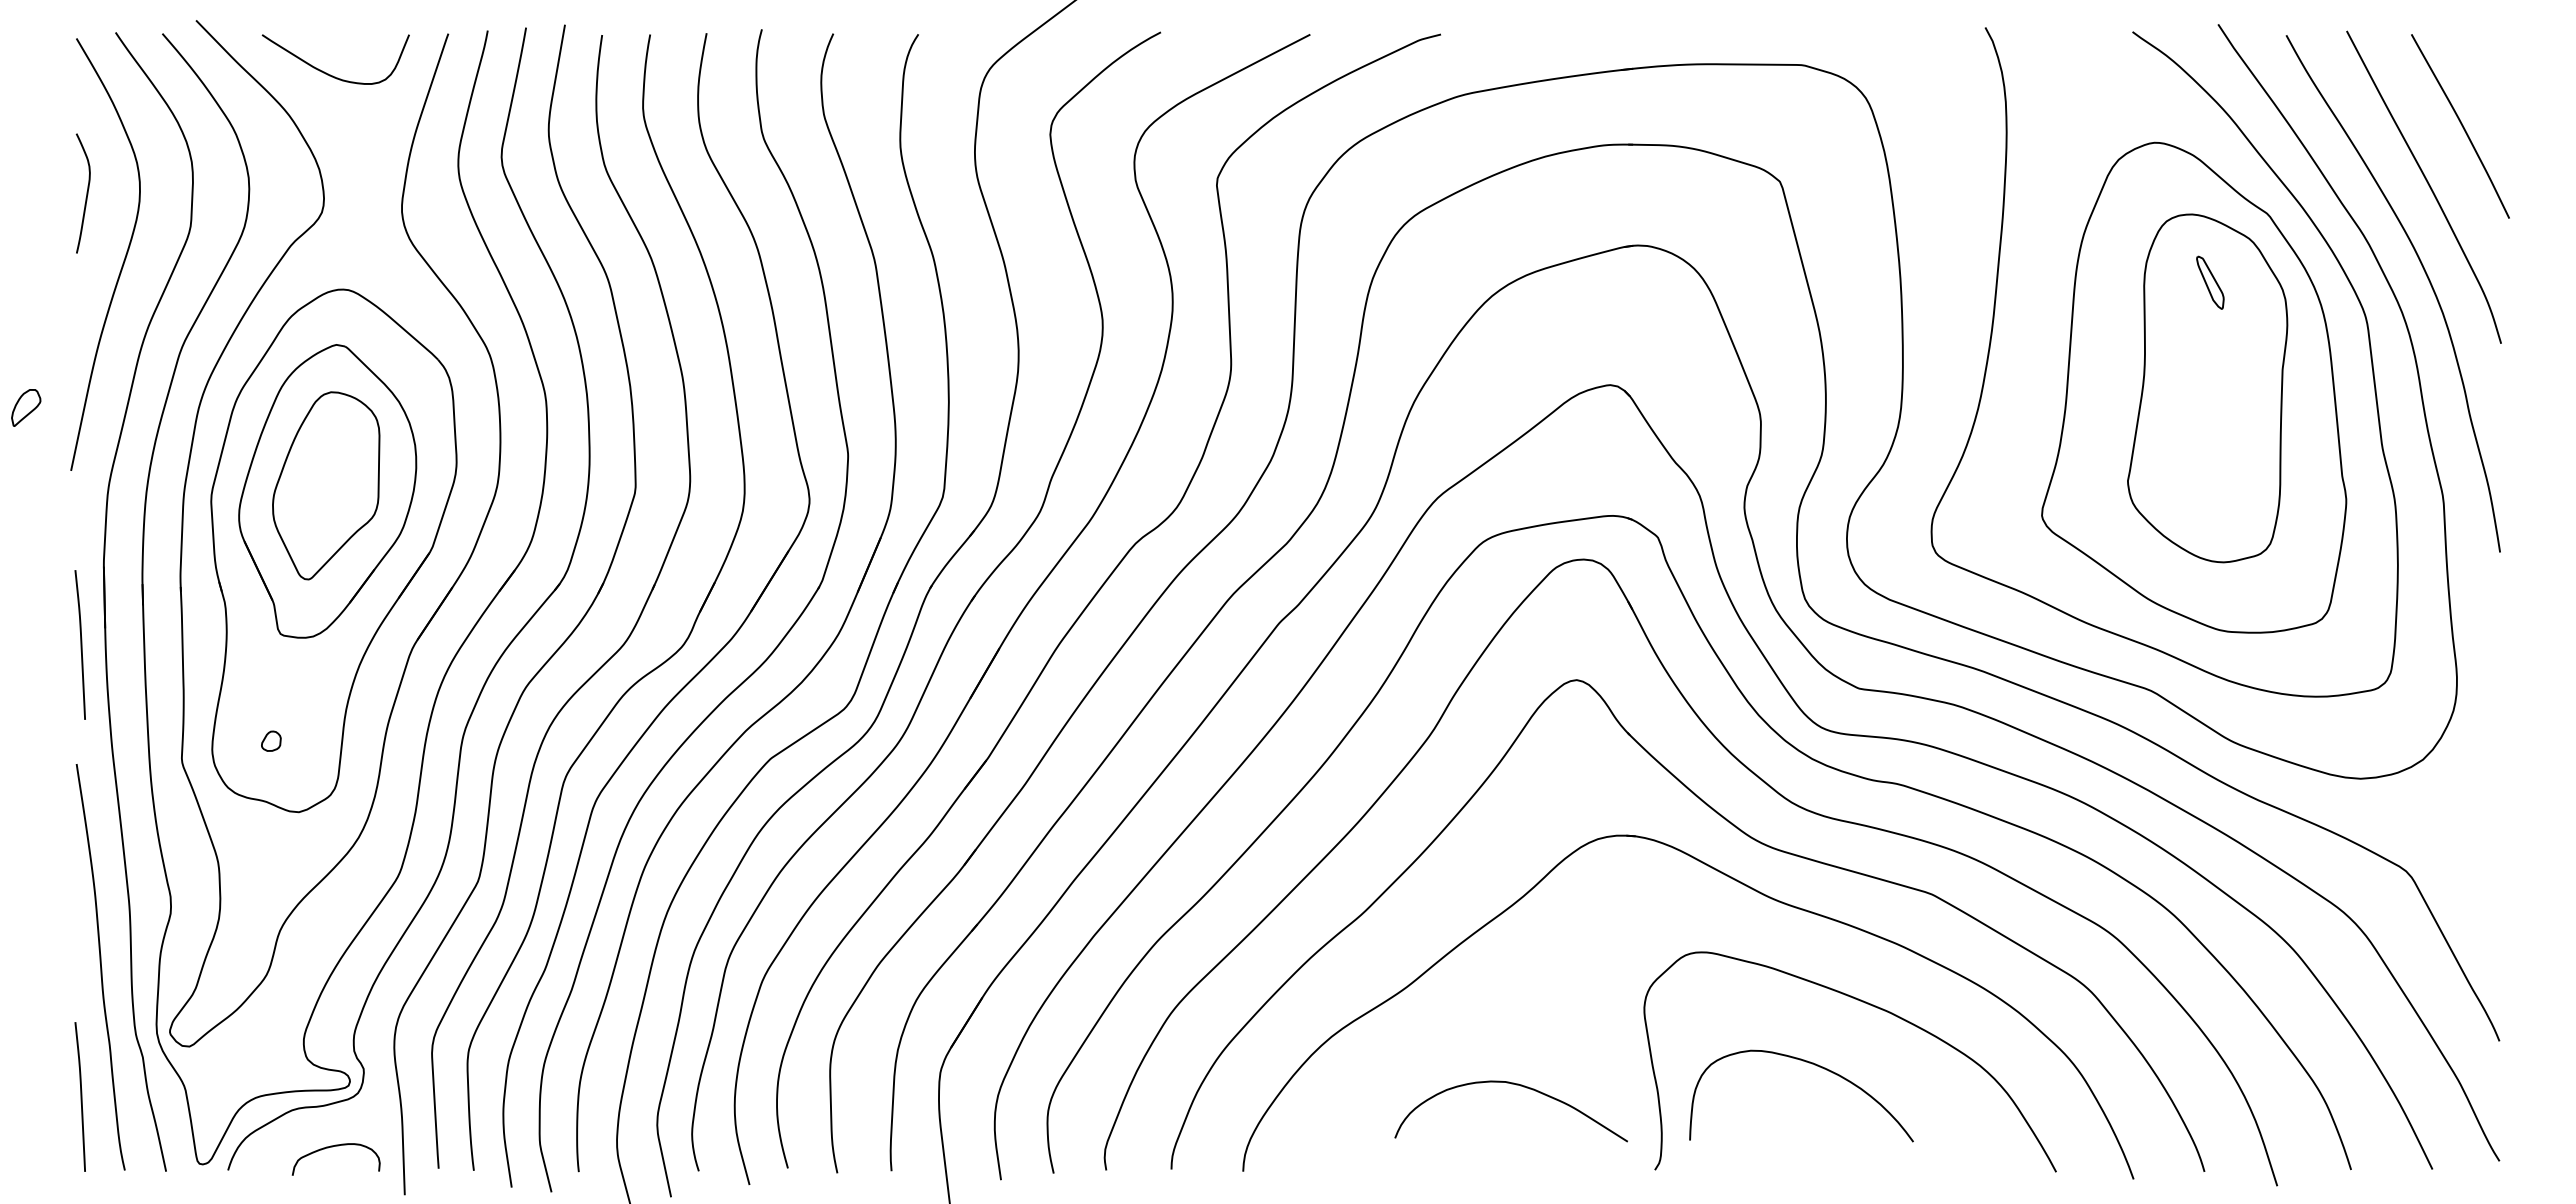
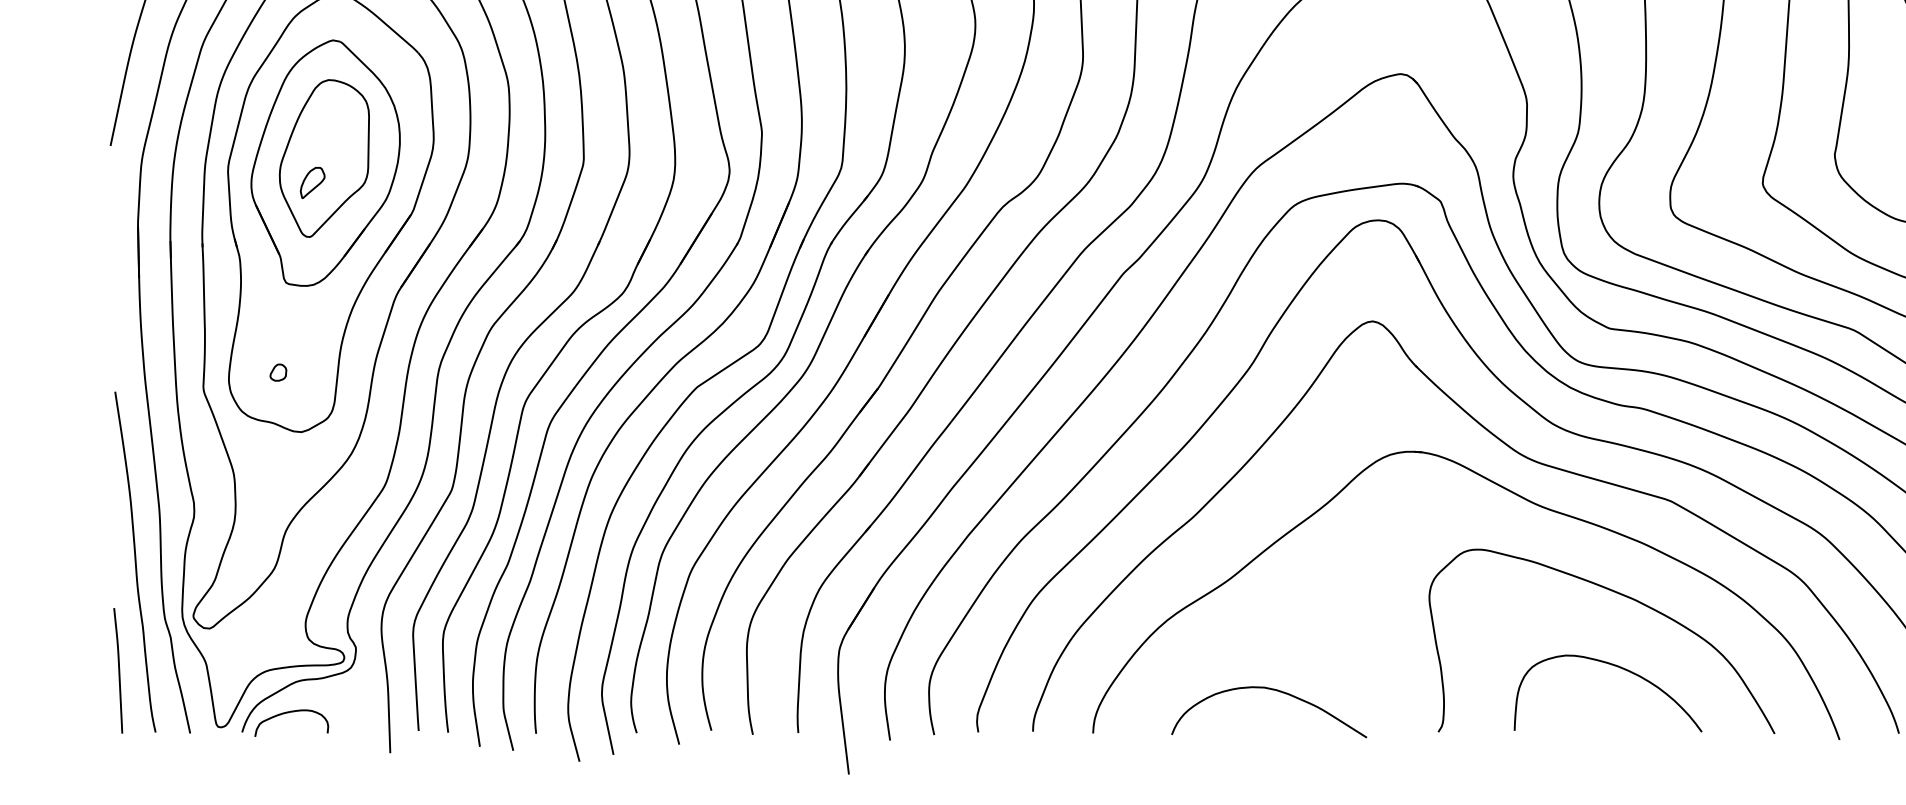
part: (26, 407) -> (312, 182), moved
curve: (80, 644) -> (118, 291), removed
curve: (1814, 1065) -> (1618, 667), moved
curve: (1516, 1085) -> (1273, 690), moved
curve: (332, 1147) -> (288, 713), moved

